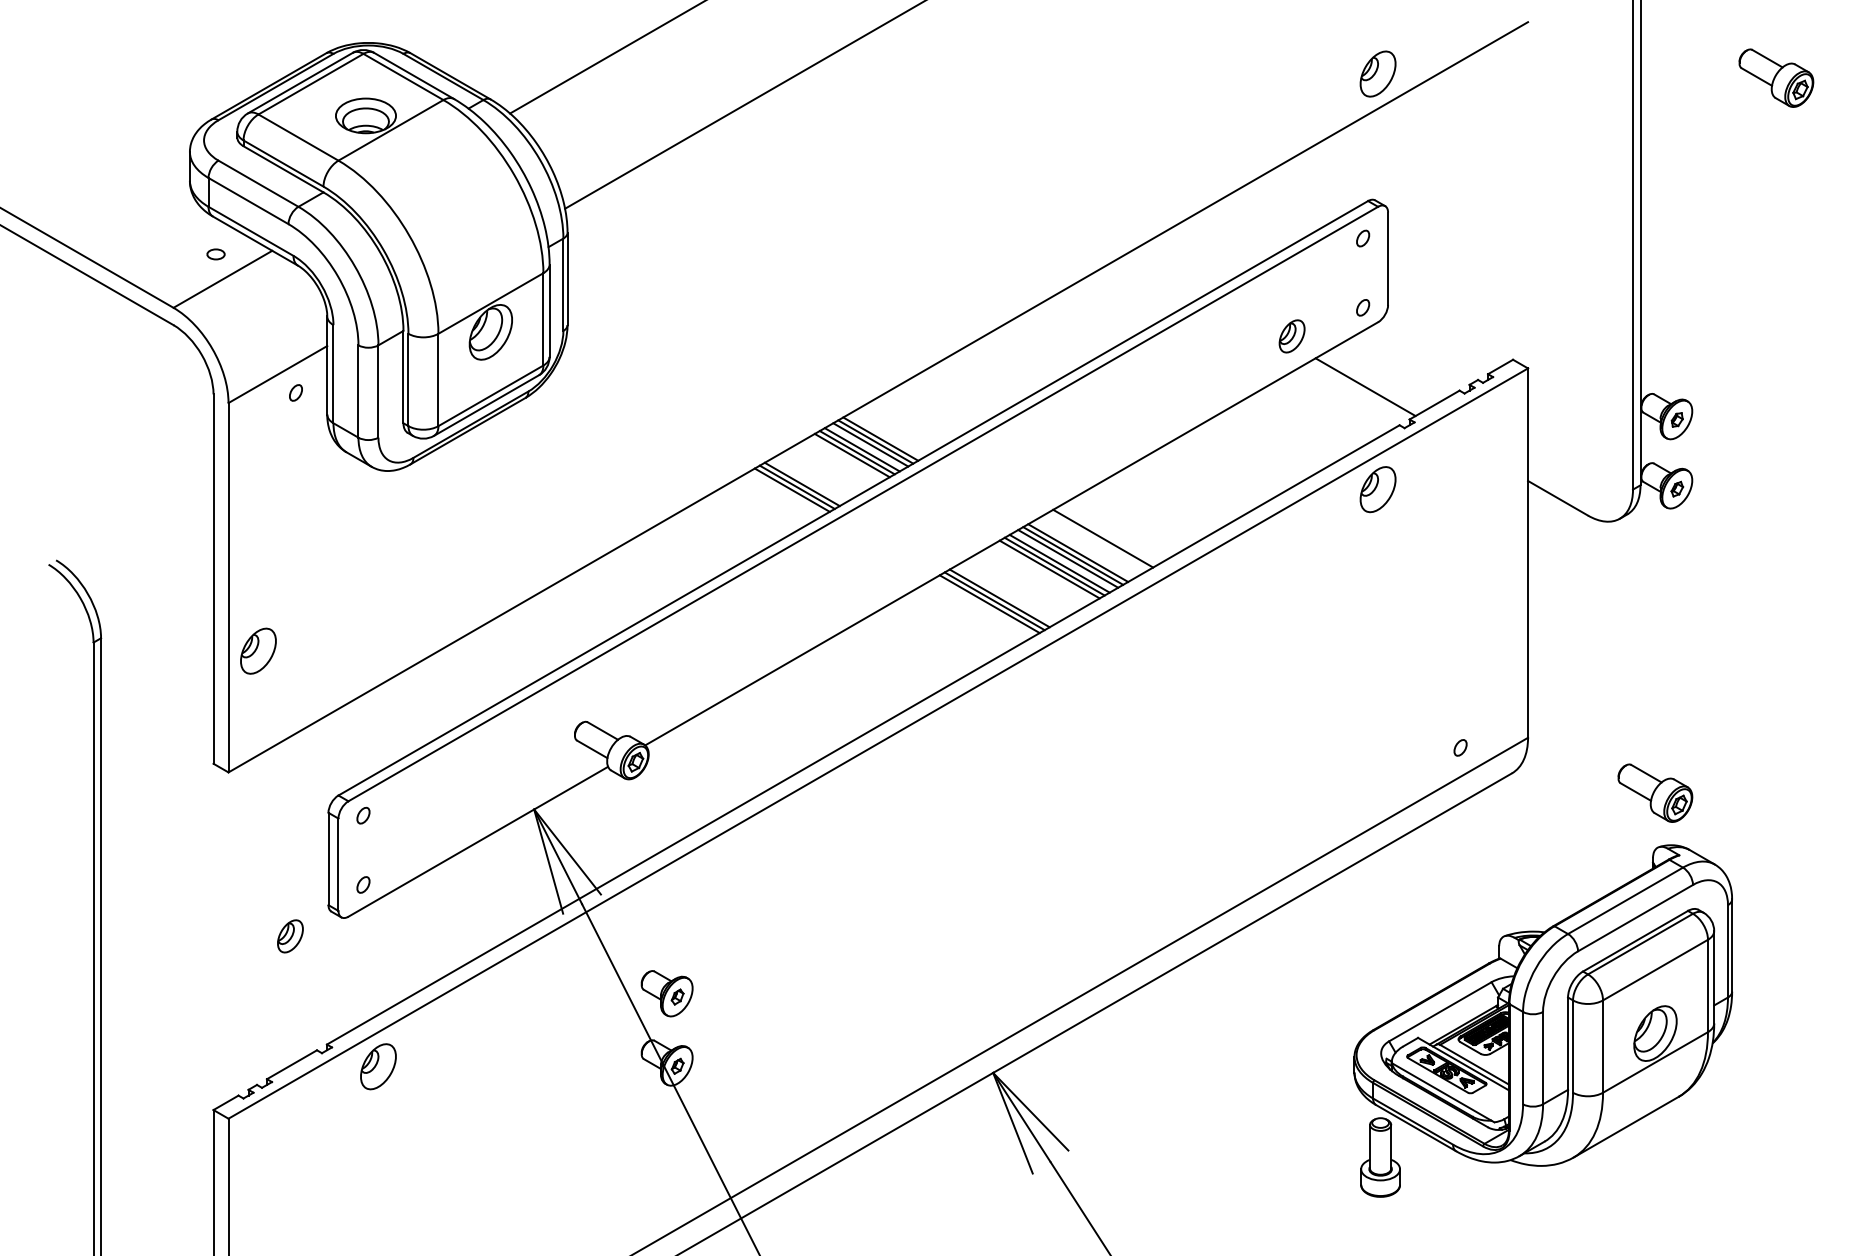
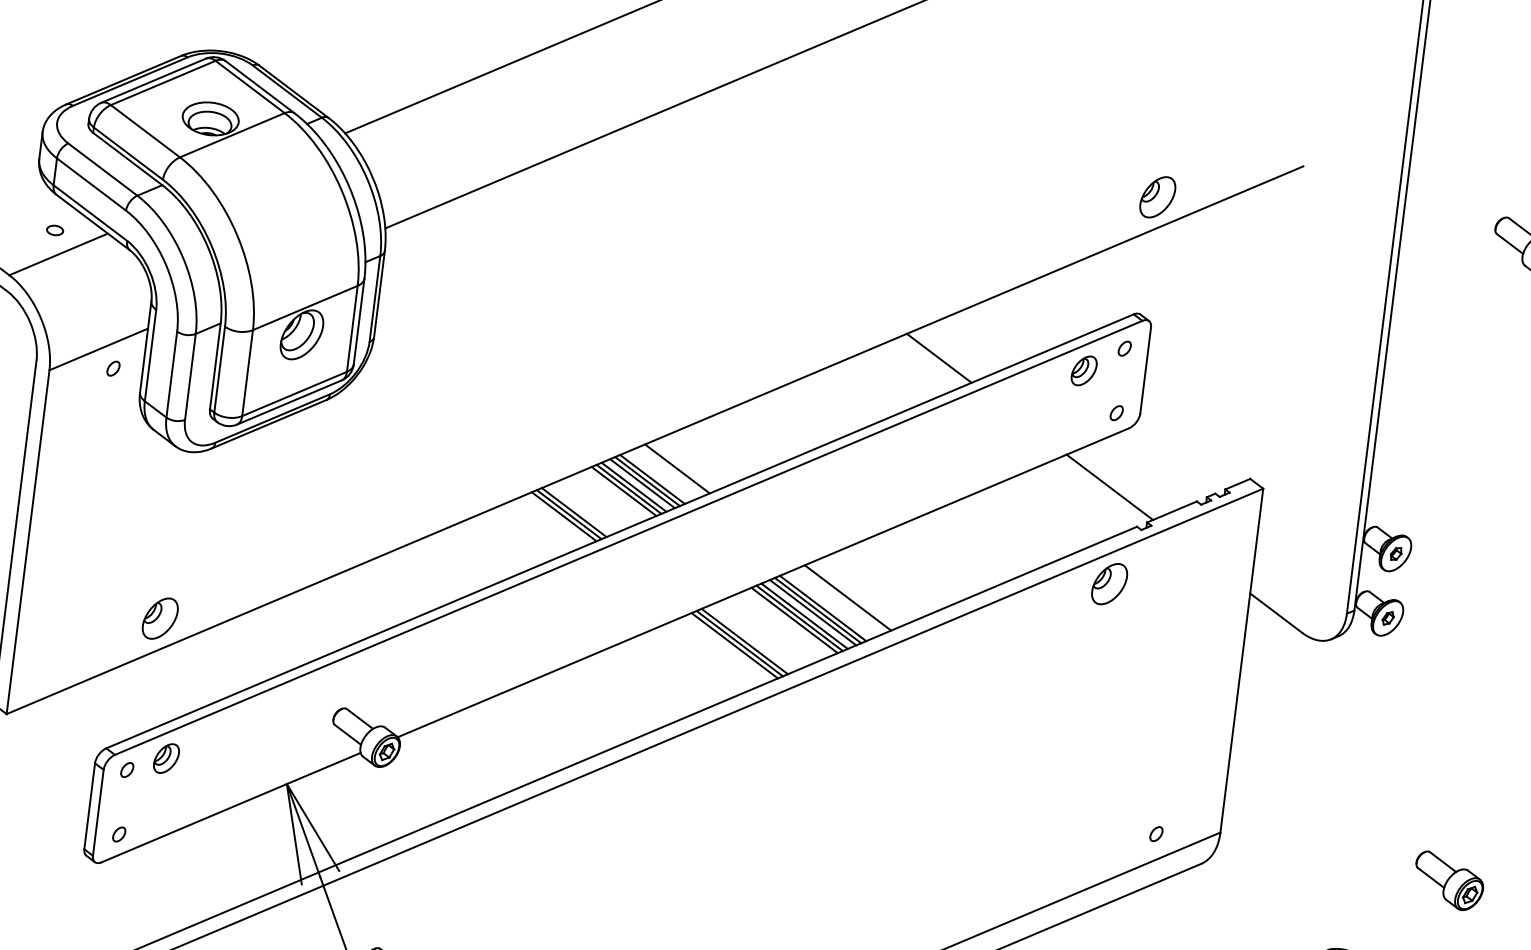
line: (1167, 272) -> (938, 357), added
part: (1291, 336) -> (1083, 370), moved
line: (905, 424) -> (677, 468), added
part: (258, 650) -> (160, 618), moved
part: (1655, 792) -> (1449, 880), moved
part: (290, 936) -> (166, 758), moved

